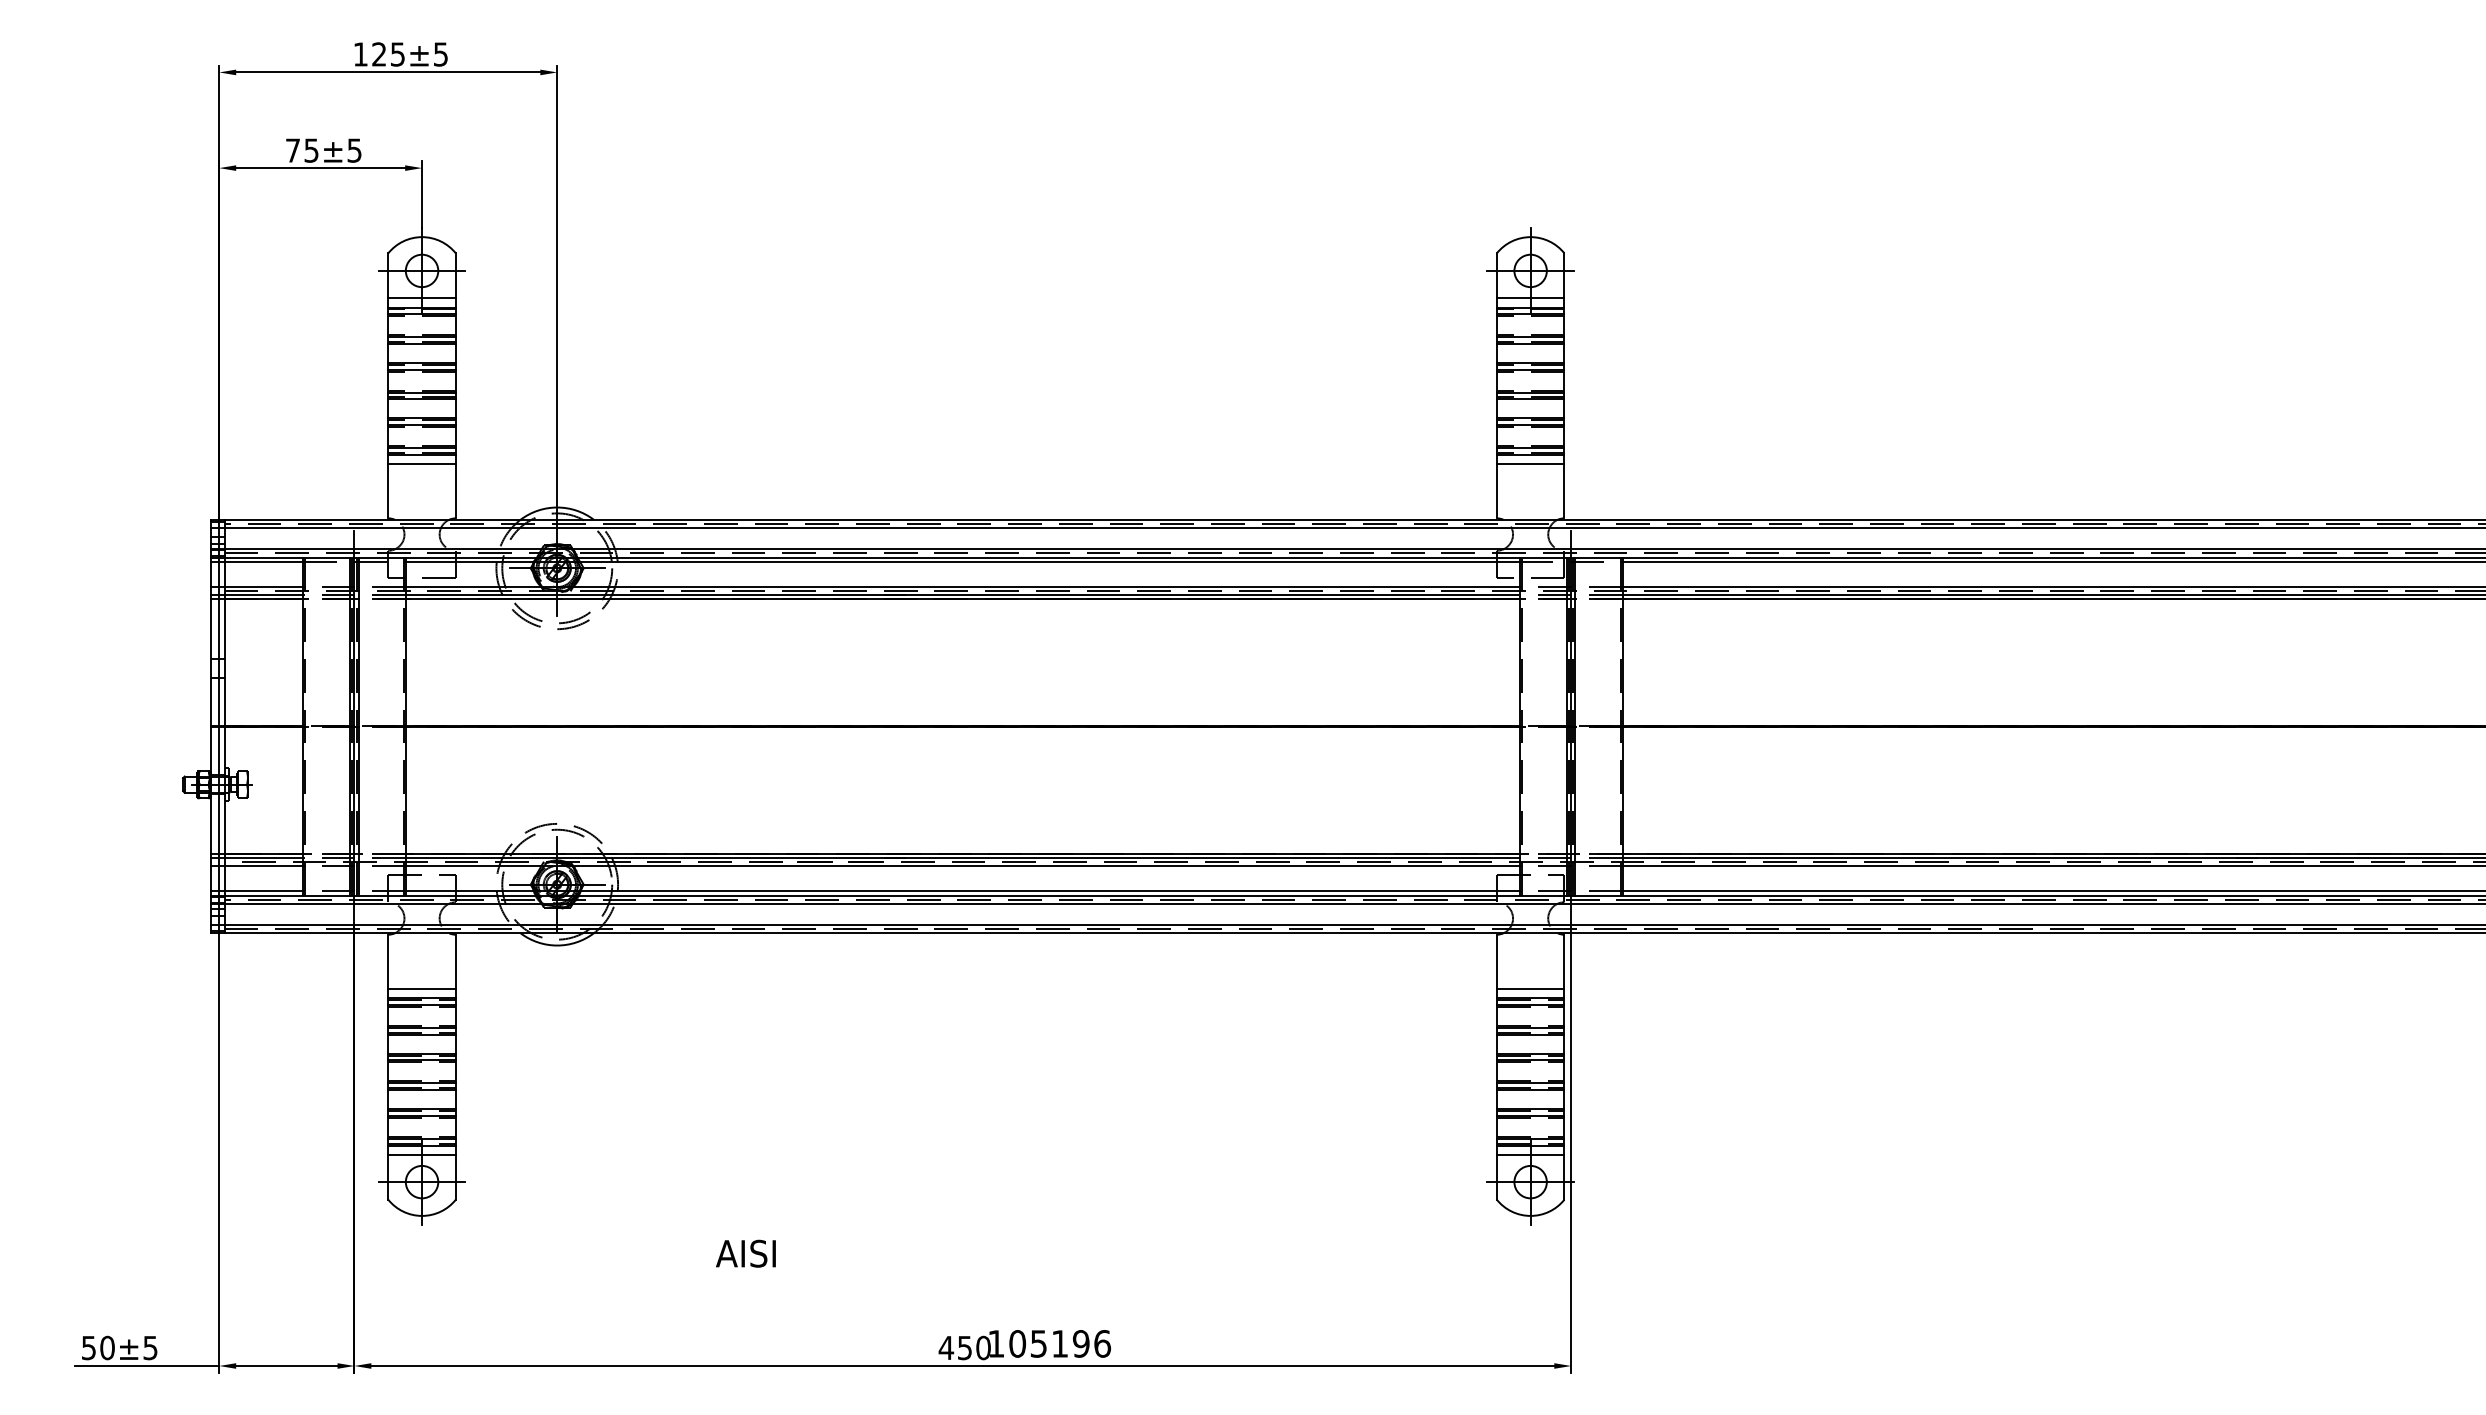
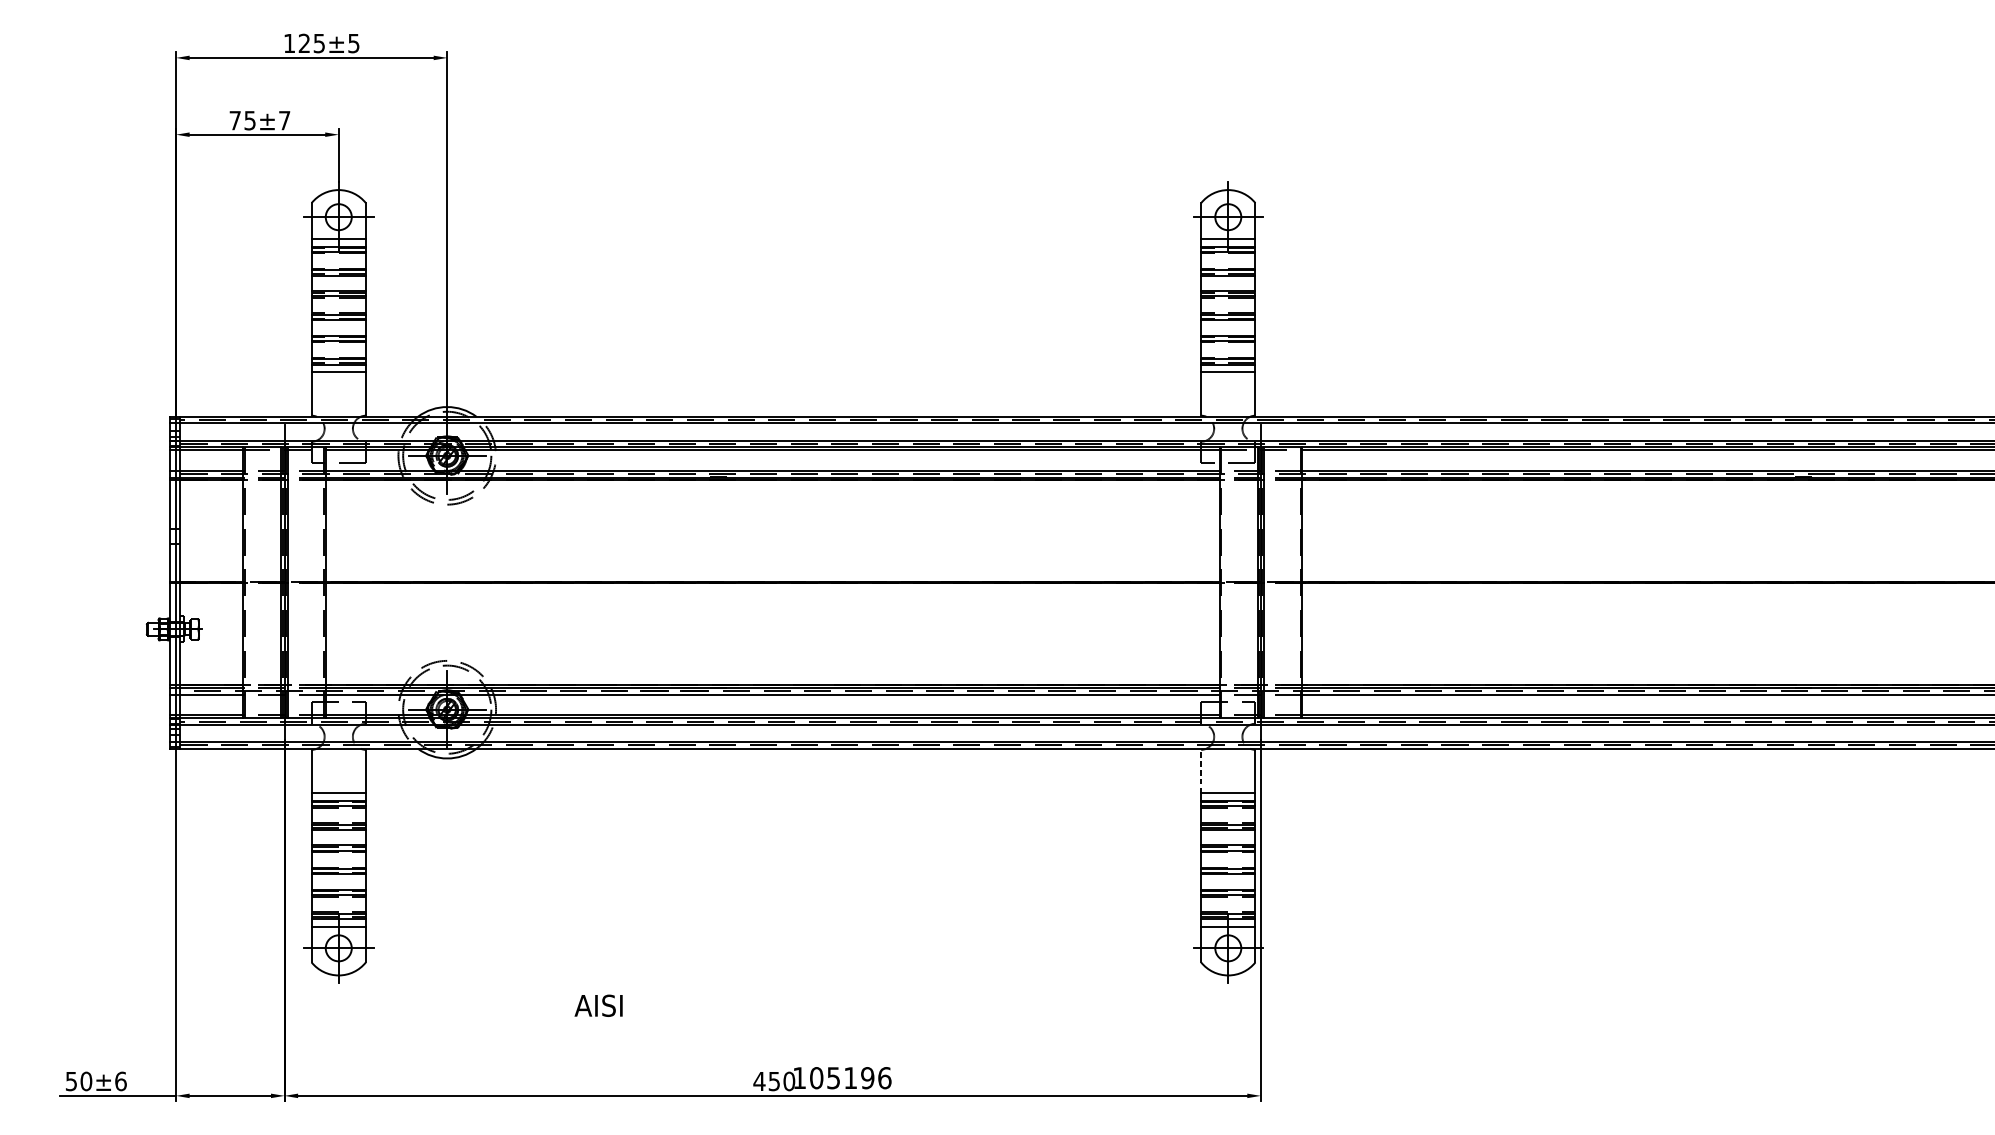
text: (354, 150) -> (284, 120), ±5 -> ±7
line: (1496, 961) -> (1200, 771), solid -> dashed
text: (150, 1347) -> (120, 1081), ±5 -> ±6

